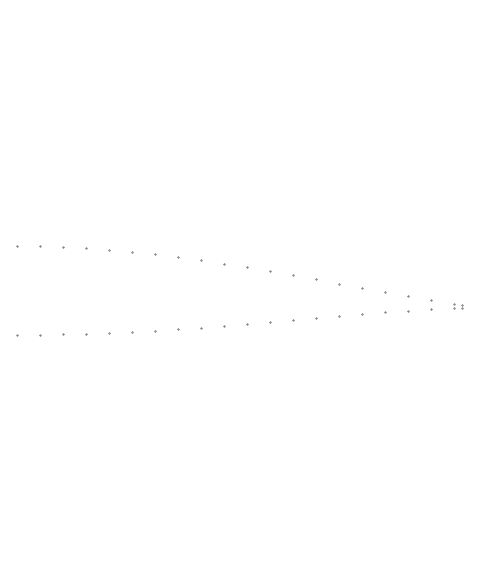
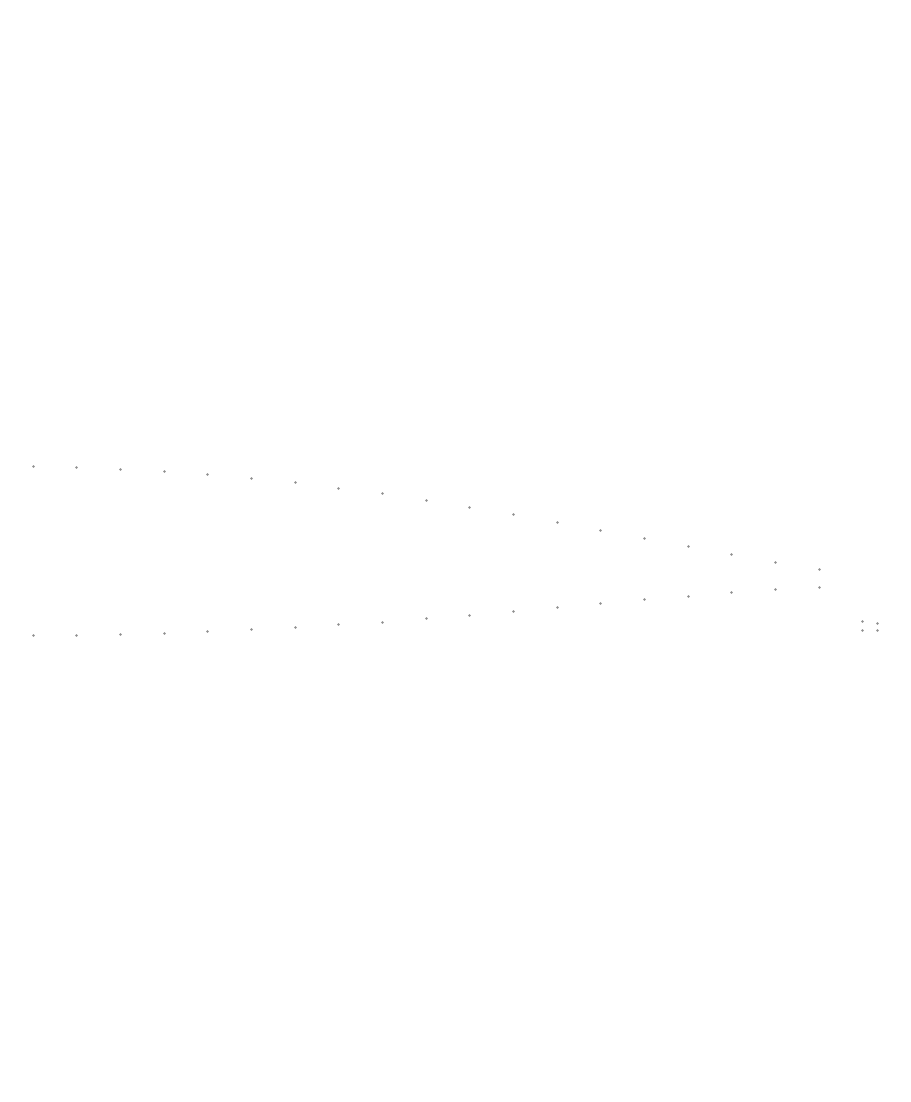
part: (458, 306) -> (869, 626), moved

